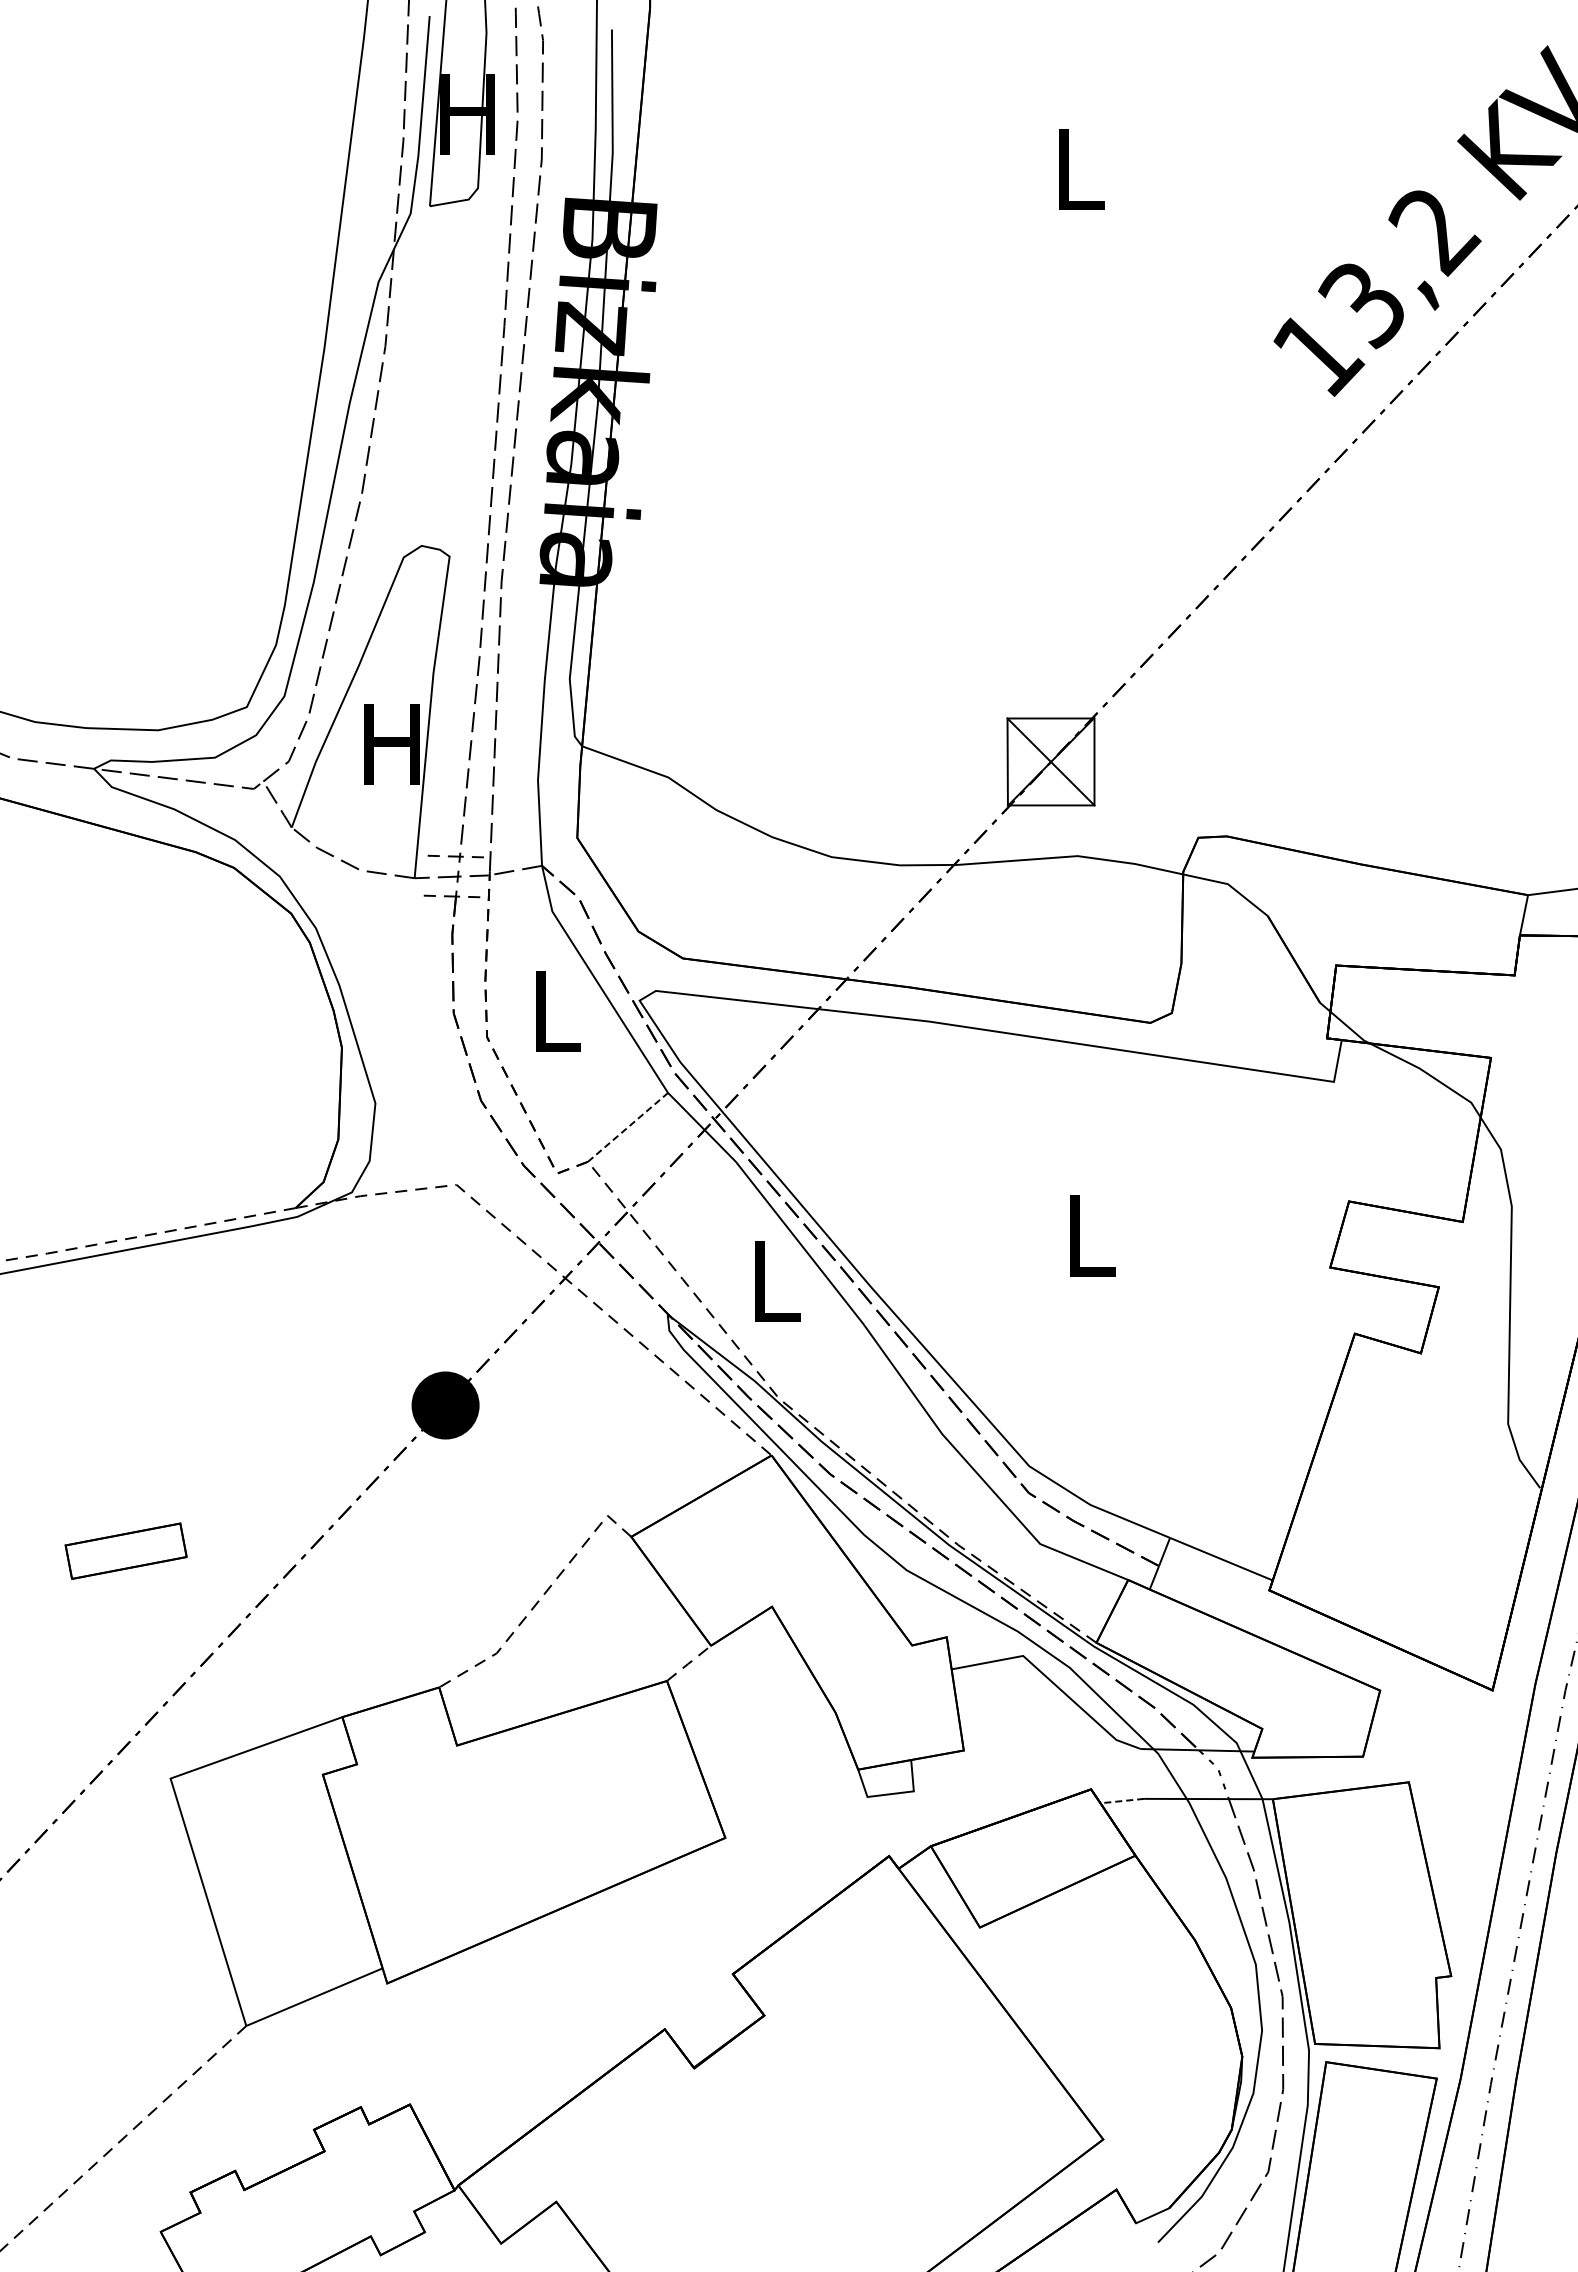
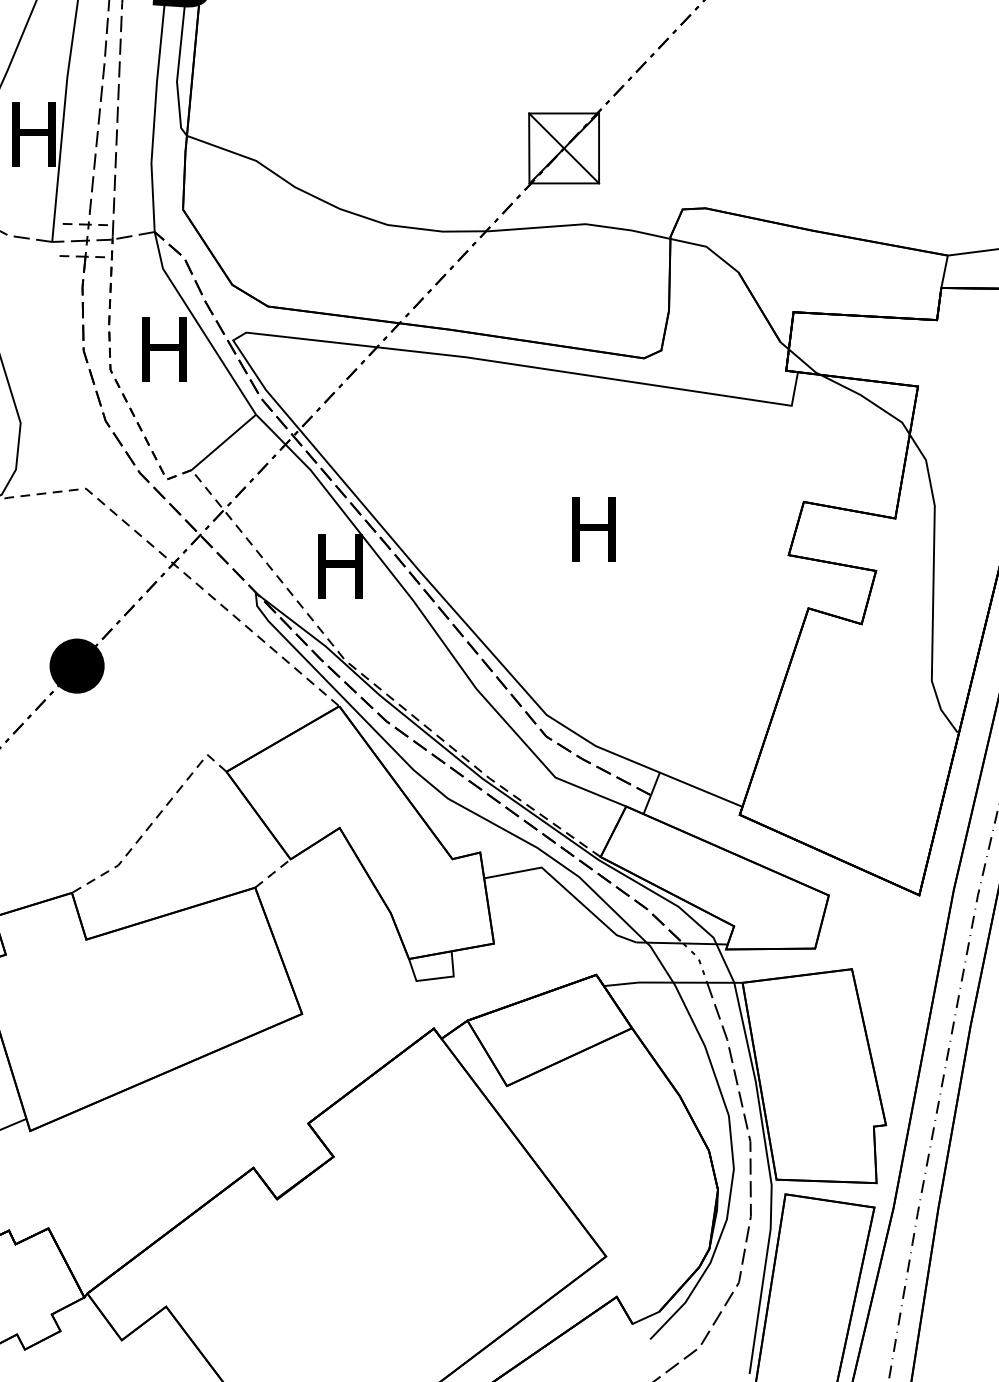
text: (553, 1011) -> (163, 349), L -> H
line: (628, 1127) -> (224, 442), dashed -> solid
text: (1087, 1235) -> (593, 529), L -> H
text: (772, 1281) -> (340, 566), L -> H
line: (1122, 1801) -> (621, 984), dashed -> solid

